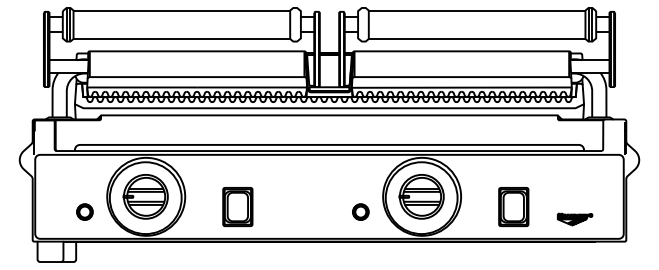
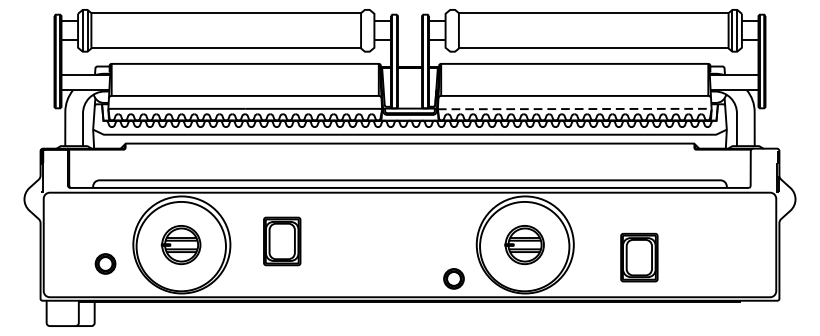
line: (468, 87) -> (583, 108), solid -> dashed
part: (145, 196) -> (180, 244), size x0.7
part: (421, 196) -> (524, 244), size x0.7
part: (237, 206) -> (281, 240), moved
part: (360, 211) -> (453, 278), moved
part: (575, 219) -> (716, 273), removed

